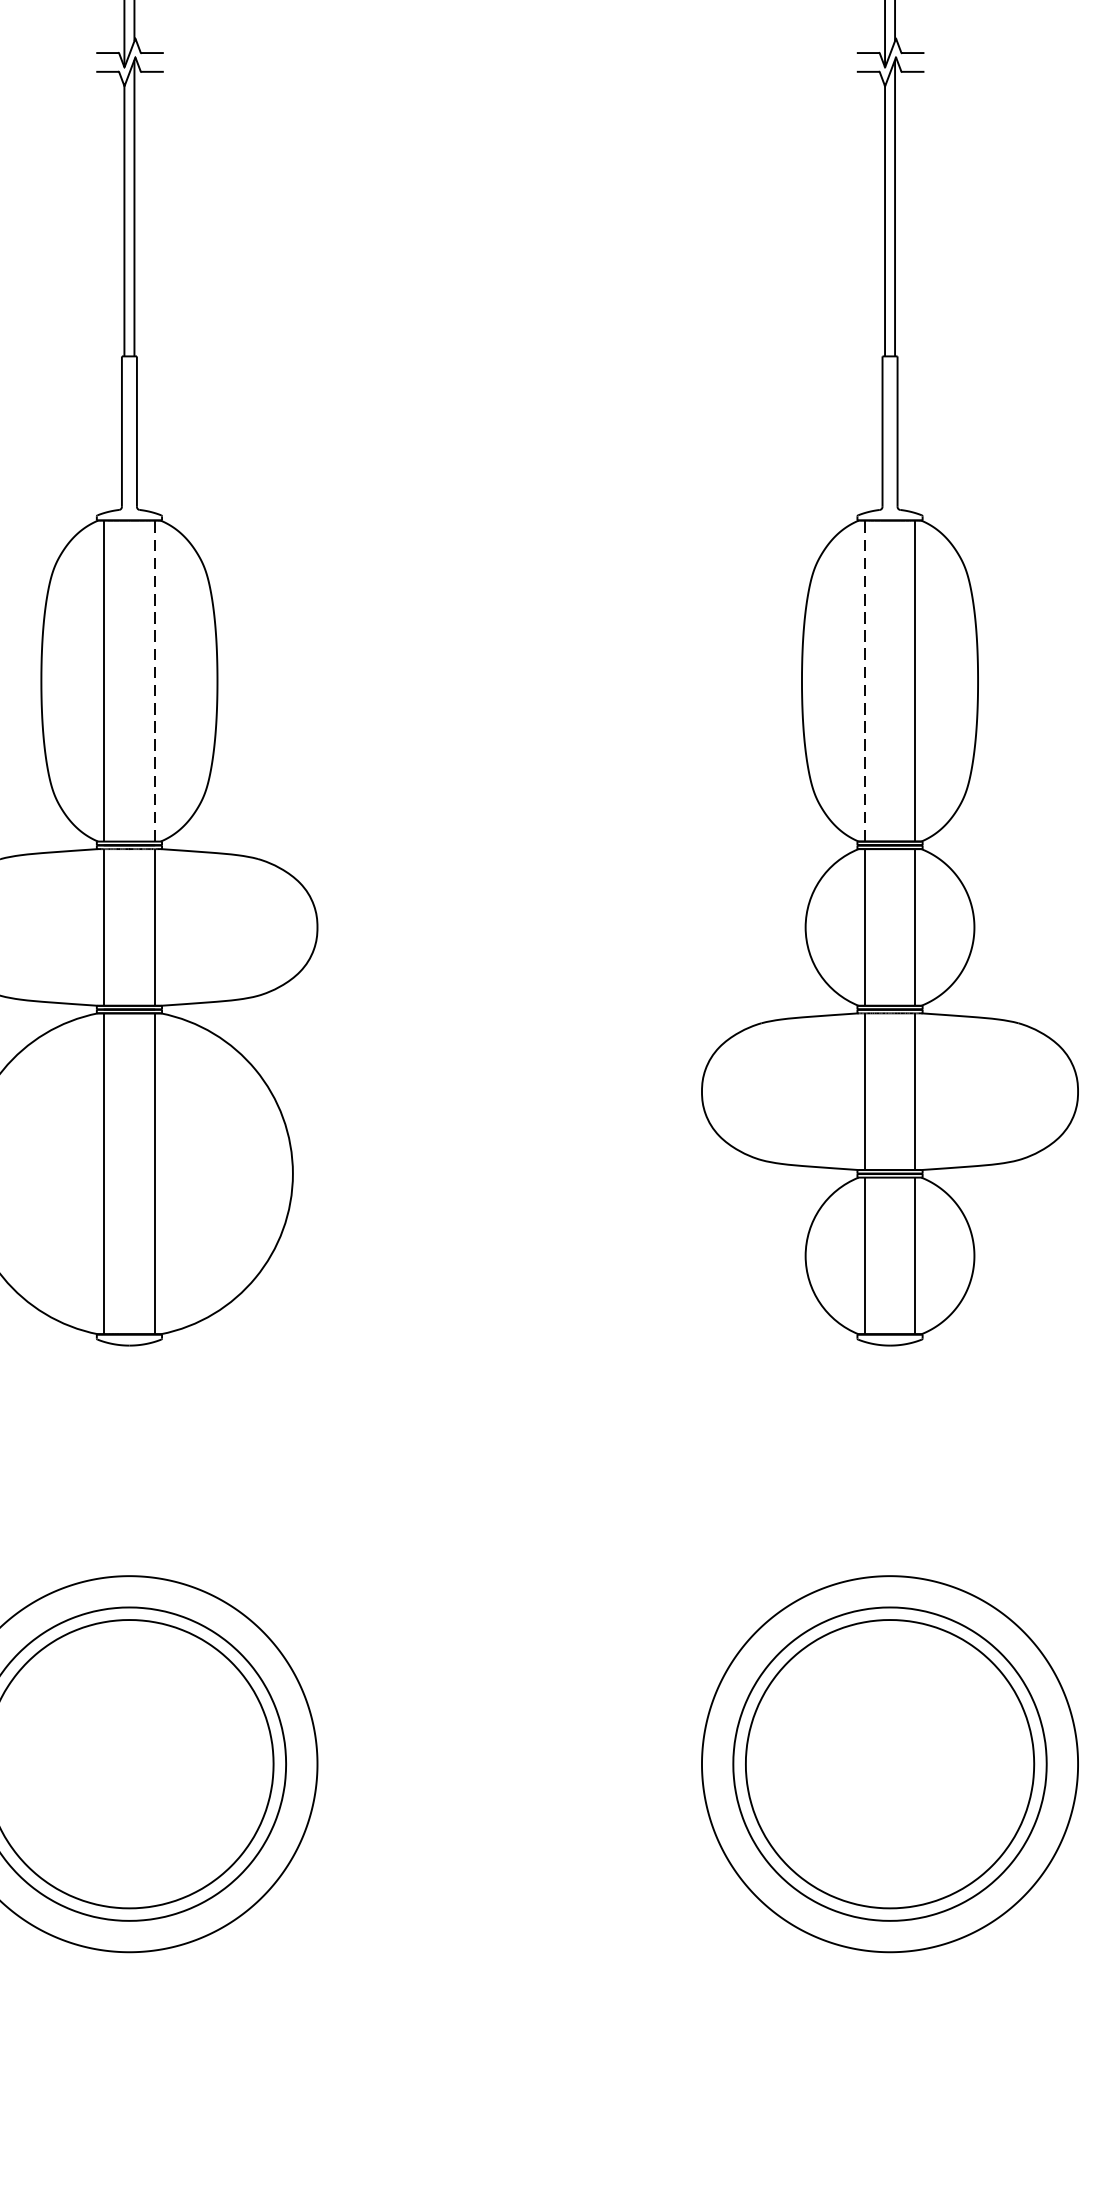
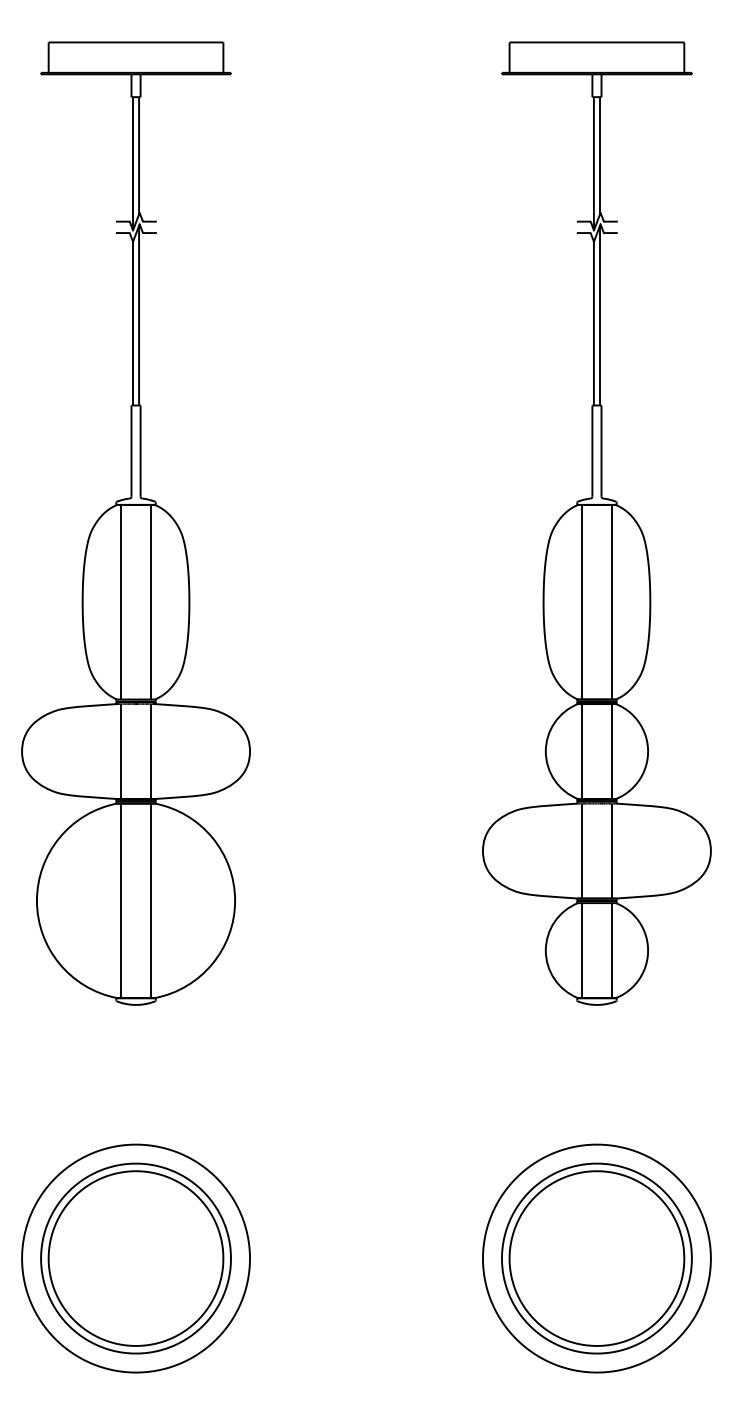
line: (154, 679) -> (151, 601), dashed -> solid
line: (864, 679) -> (581, 601), dashed -> solid

